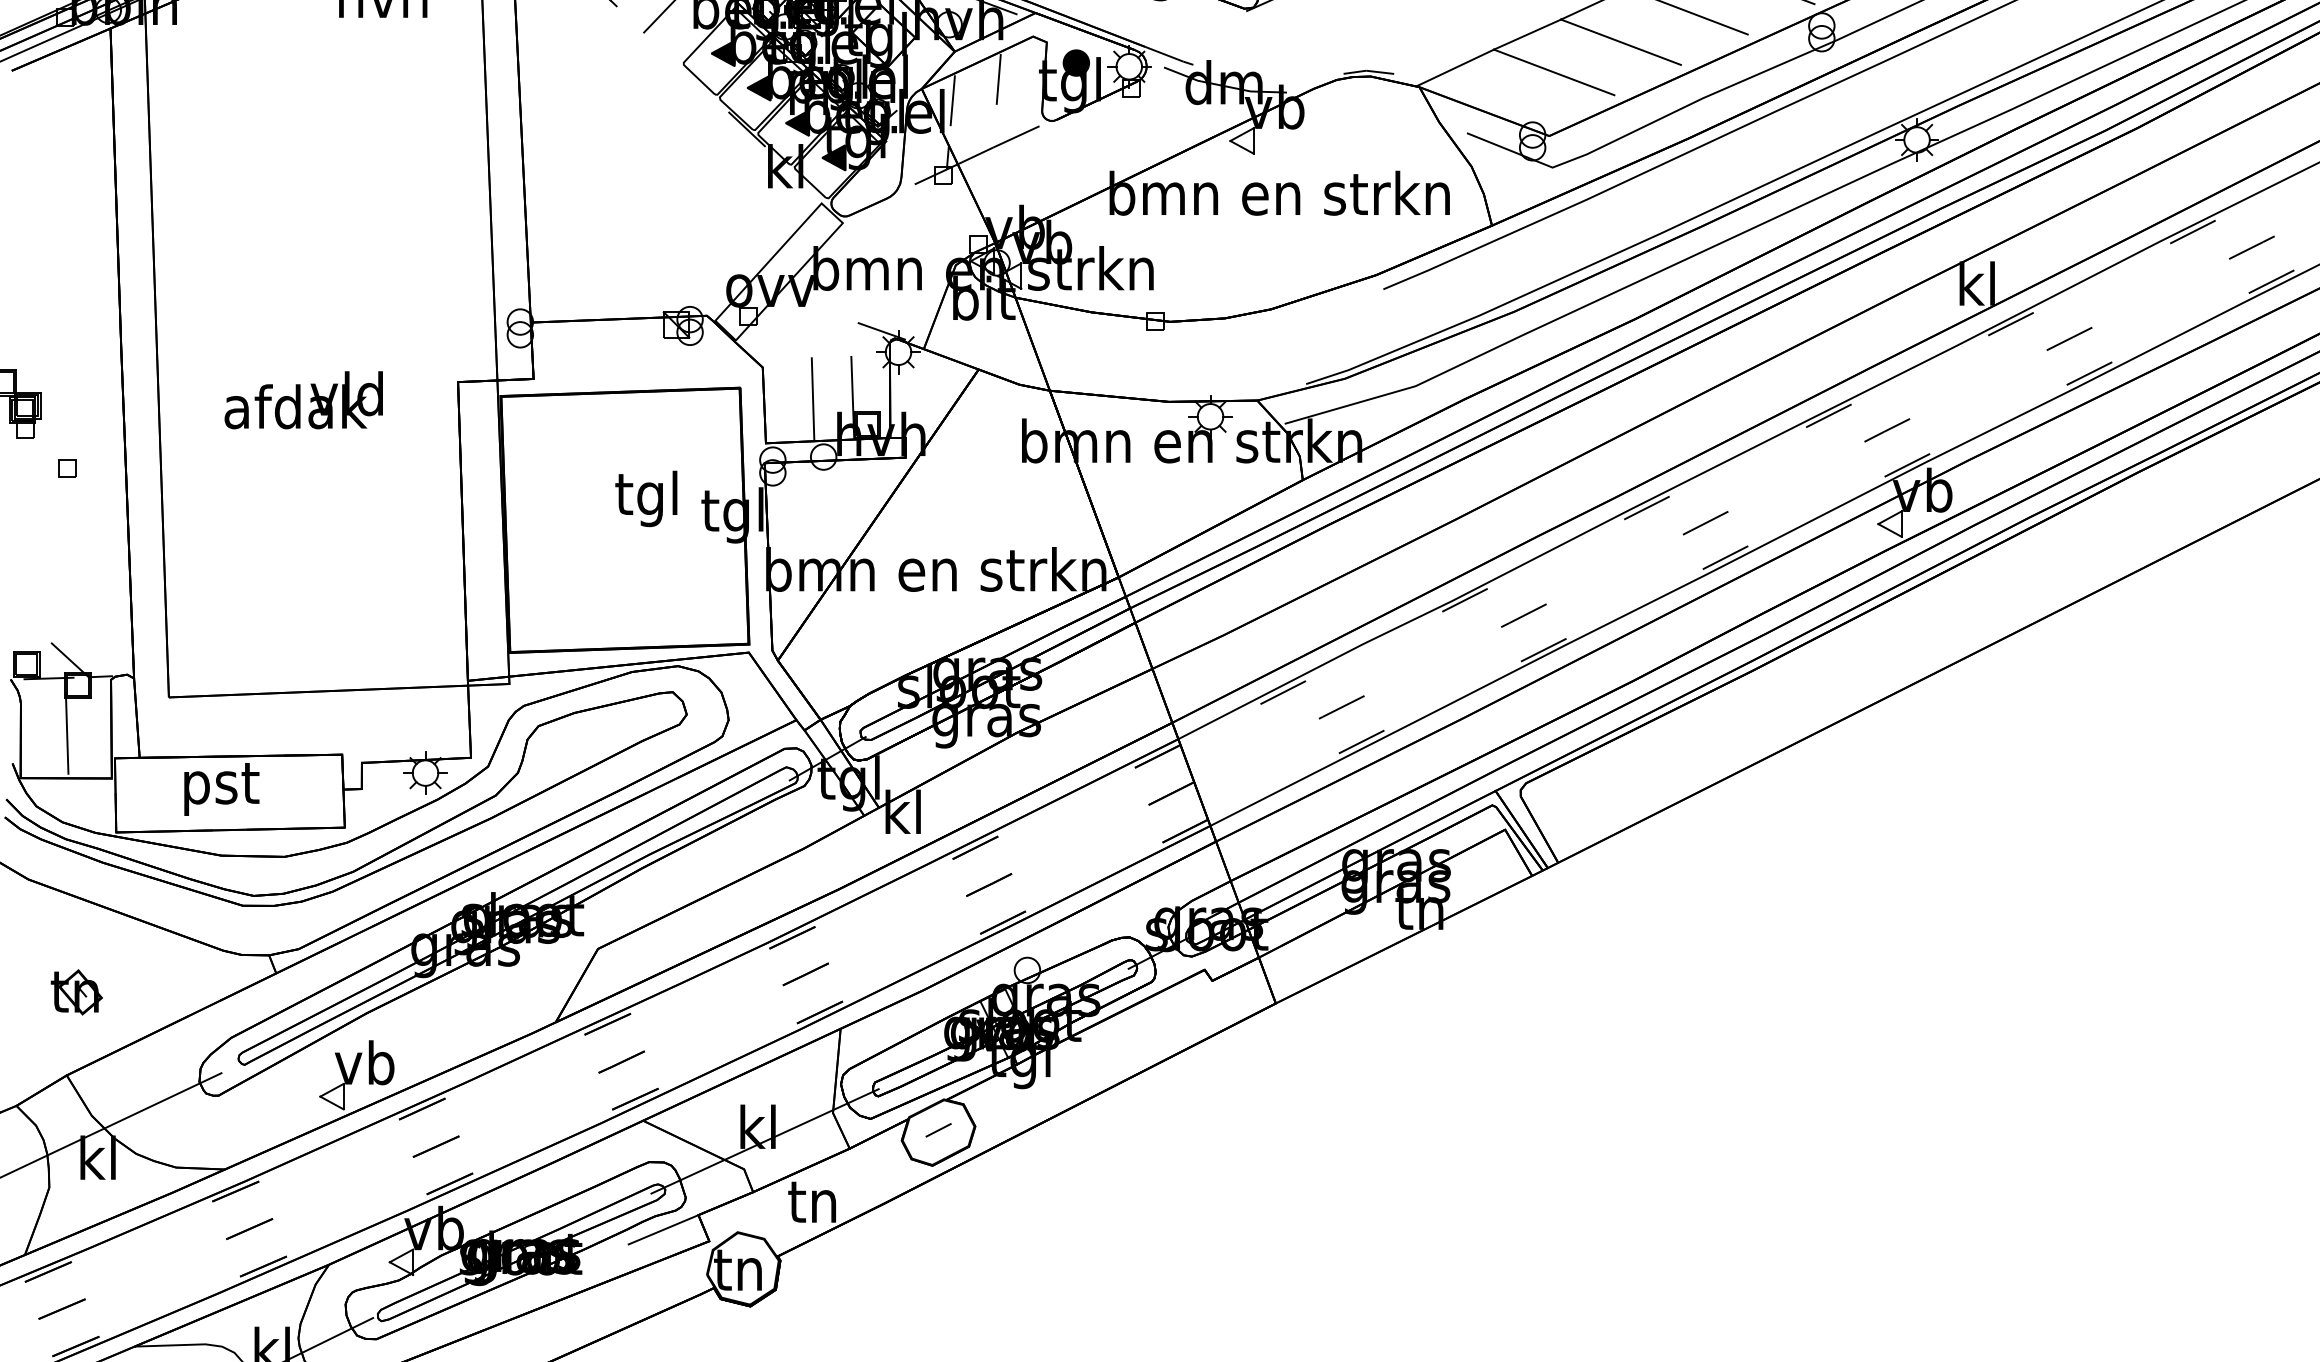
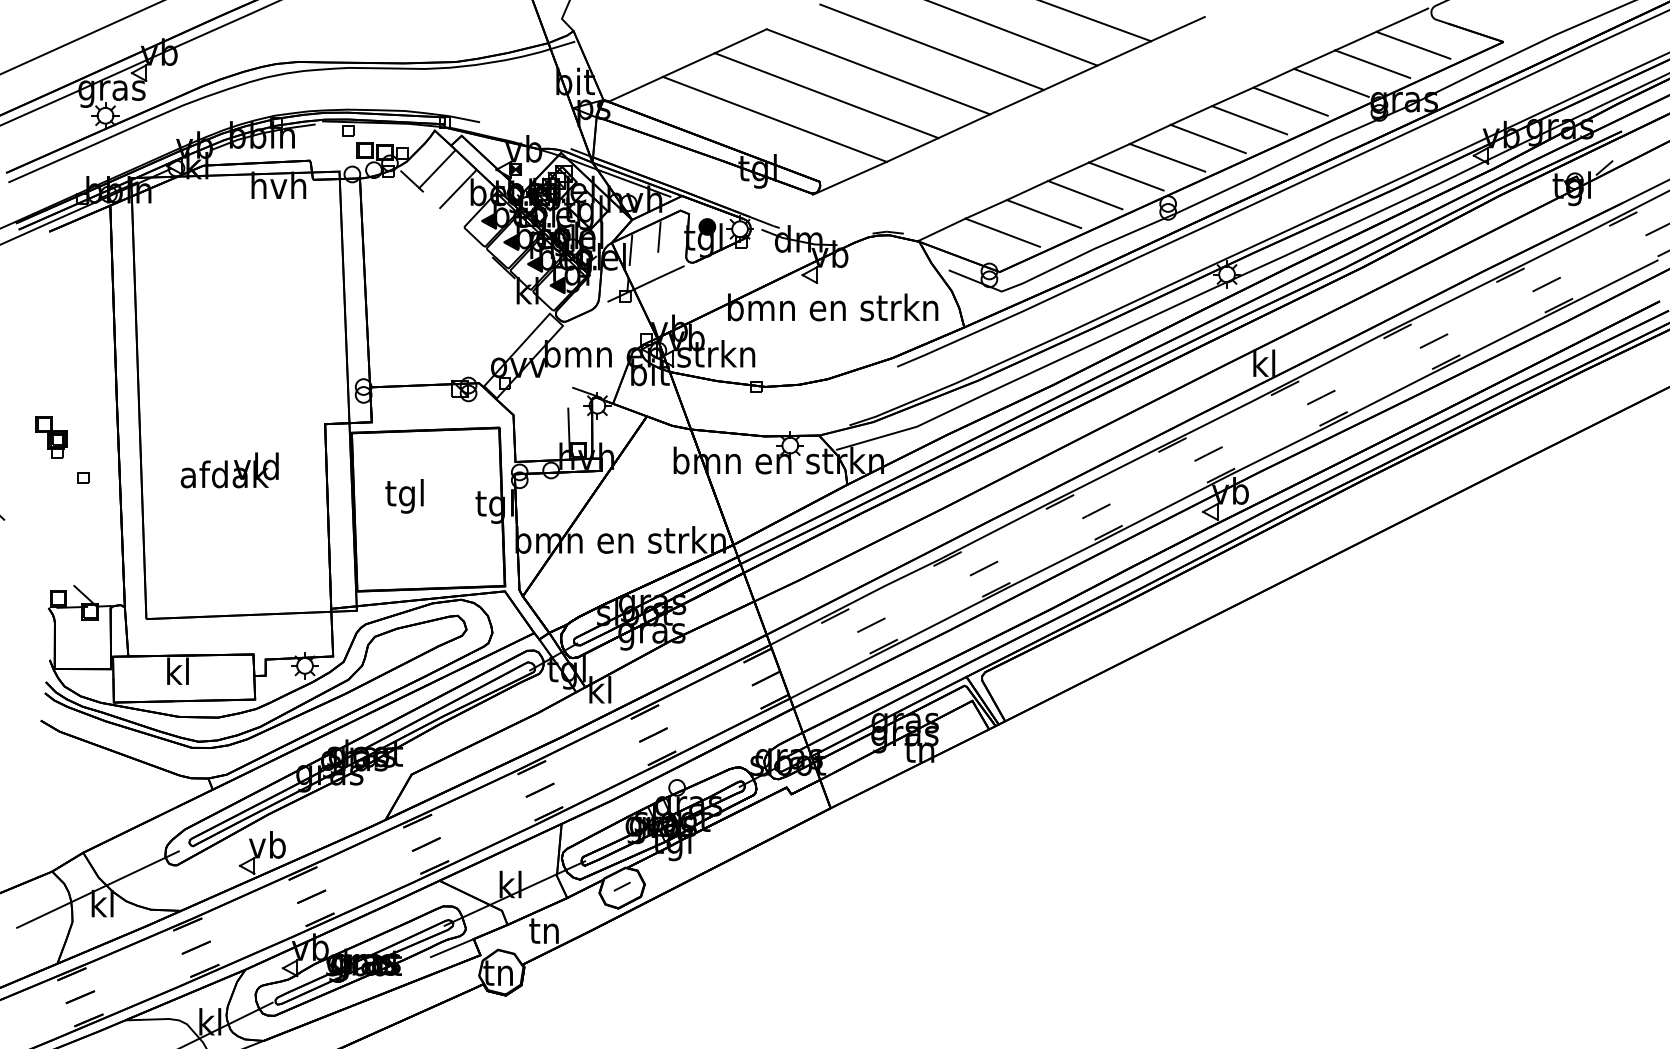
line: (812, 398) -> (544, 434), removed
text: (303, 400) -> (229, 470), moved
text: (646, 499) -> (404, 496), moved
line: (67, 733) -> (83, 641), removed
text: (222, 787) -> (179, 674), pst -> kl
part: (76, 990) -> (89, 800), removed

